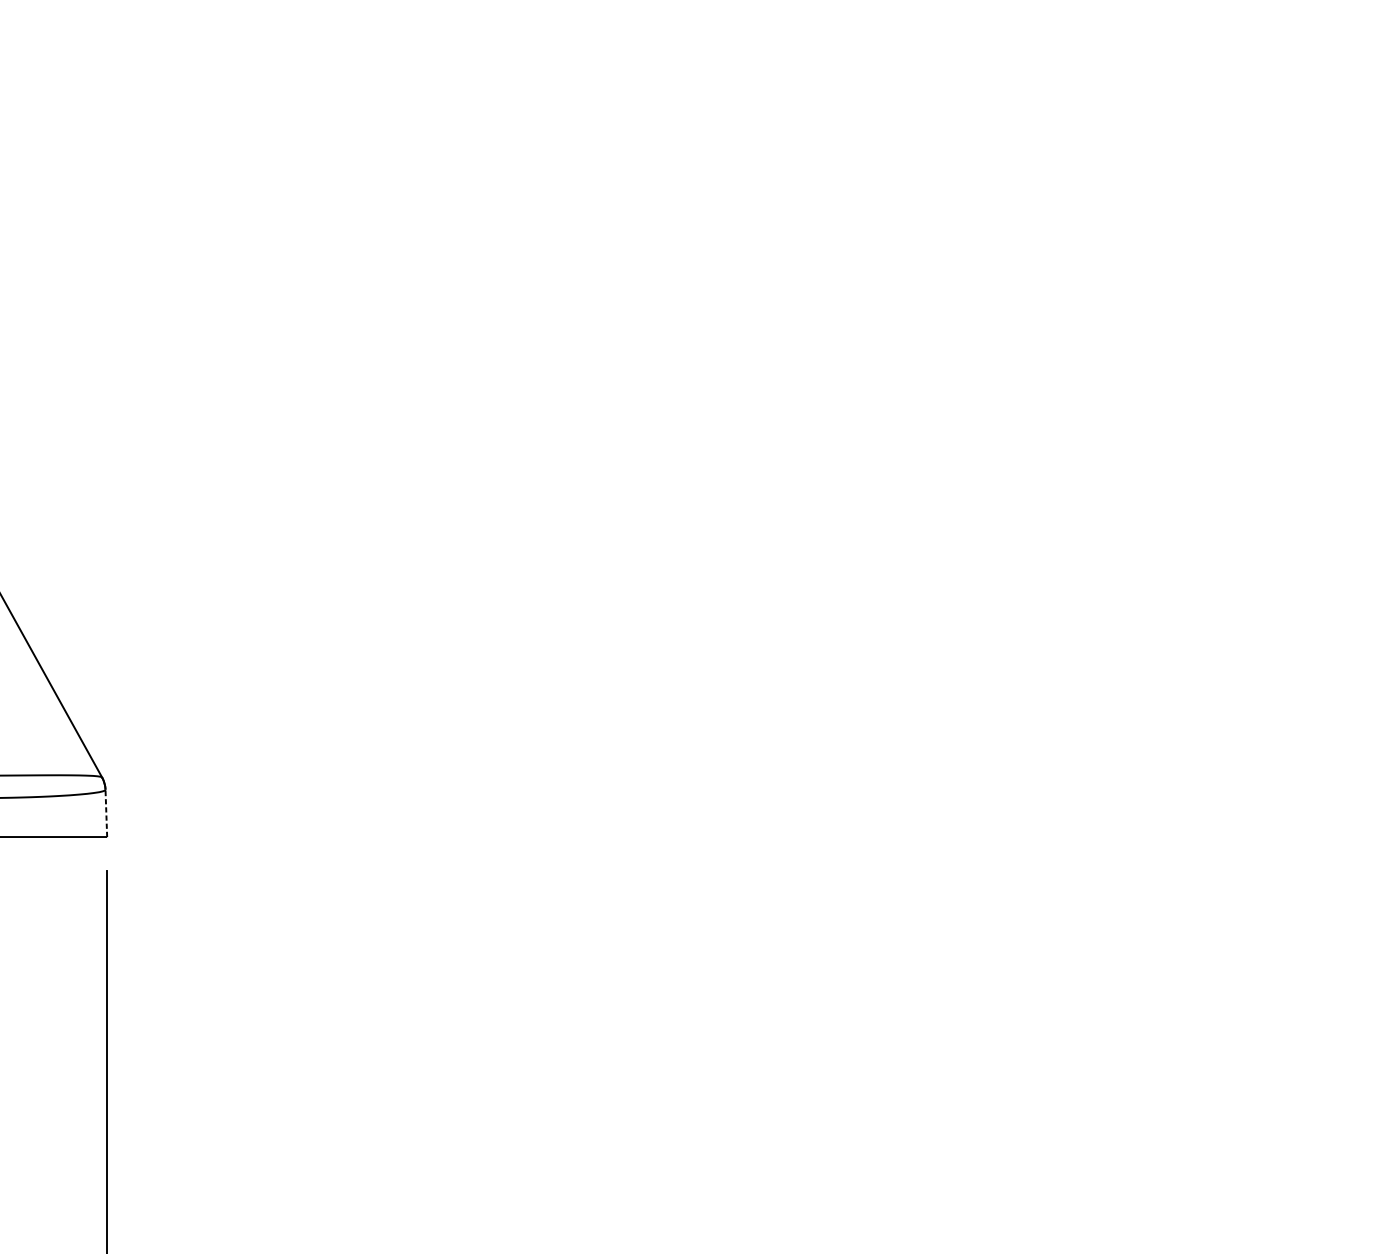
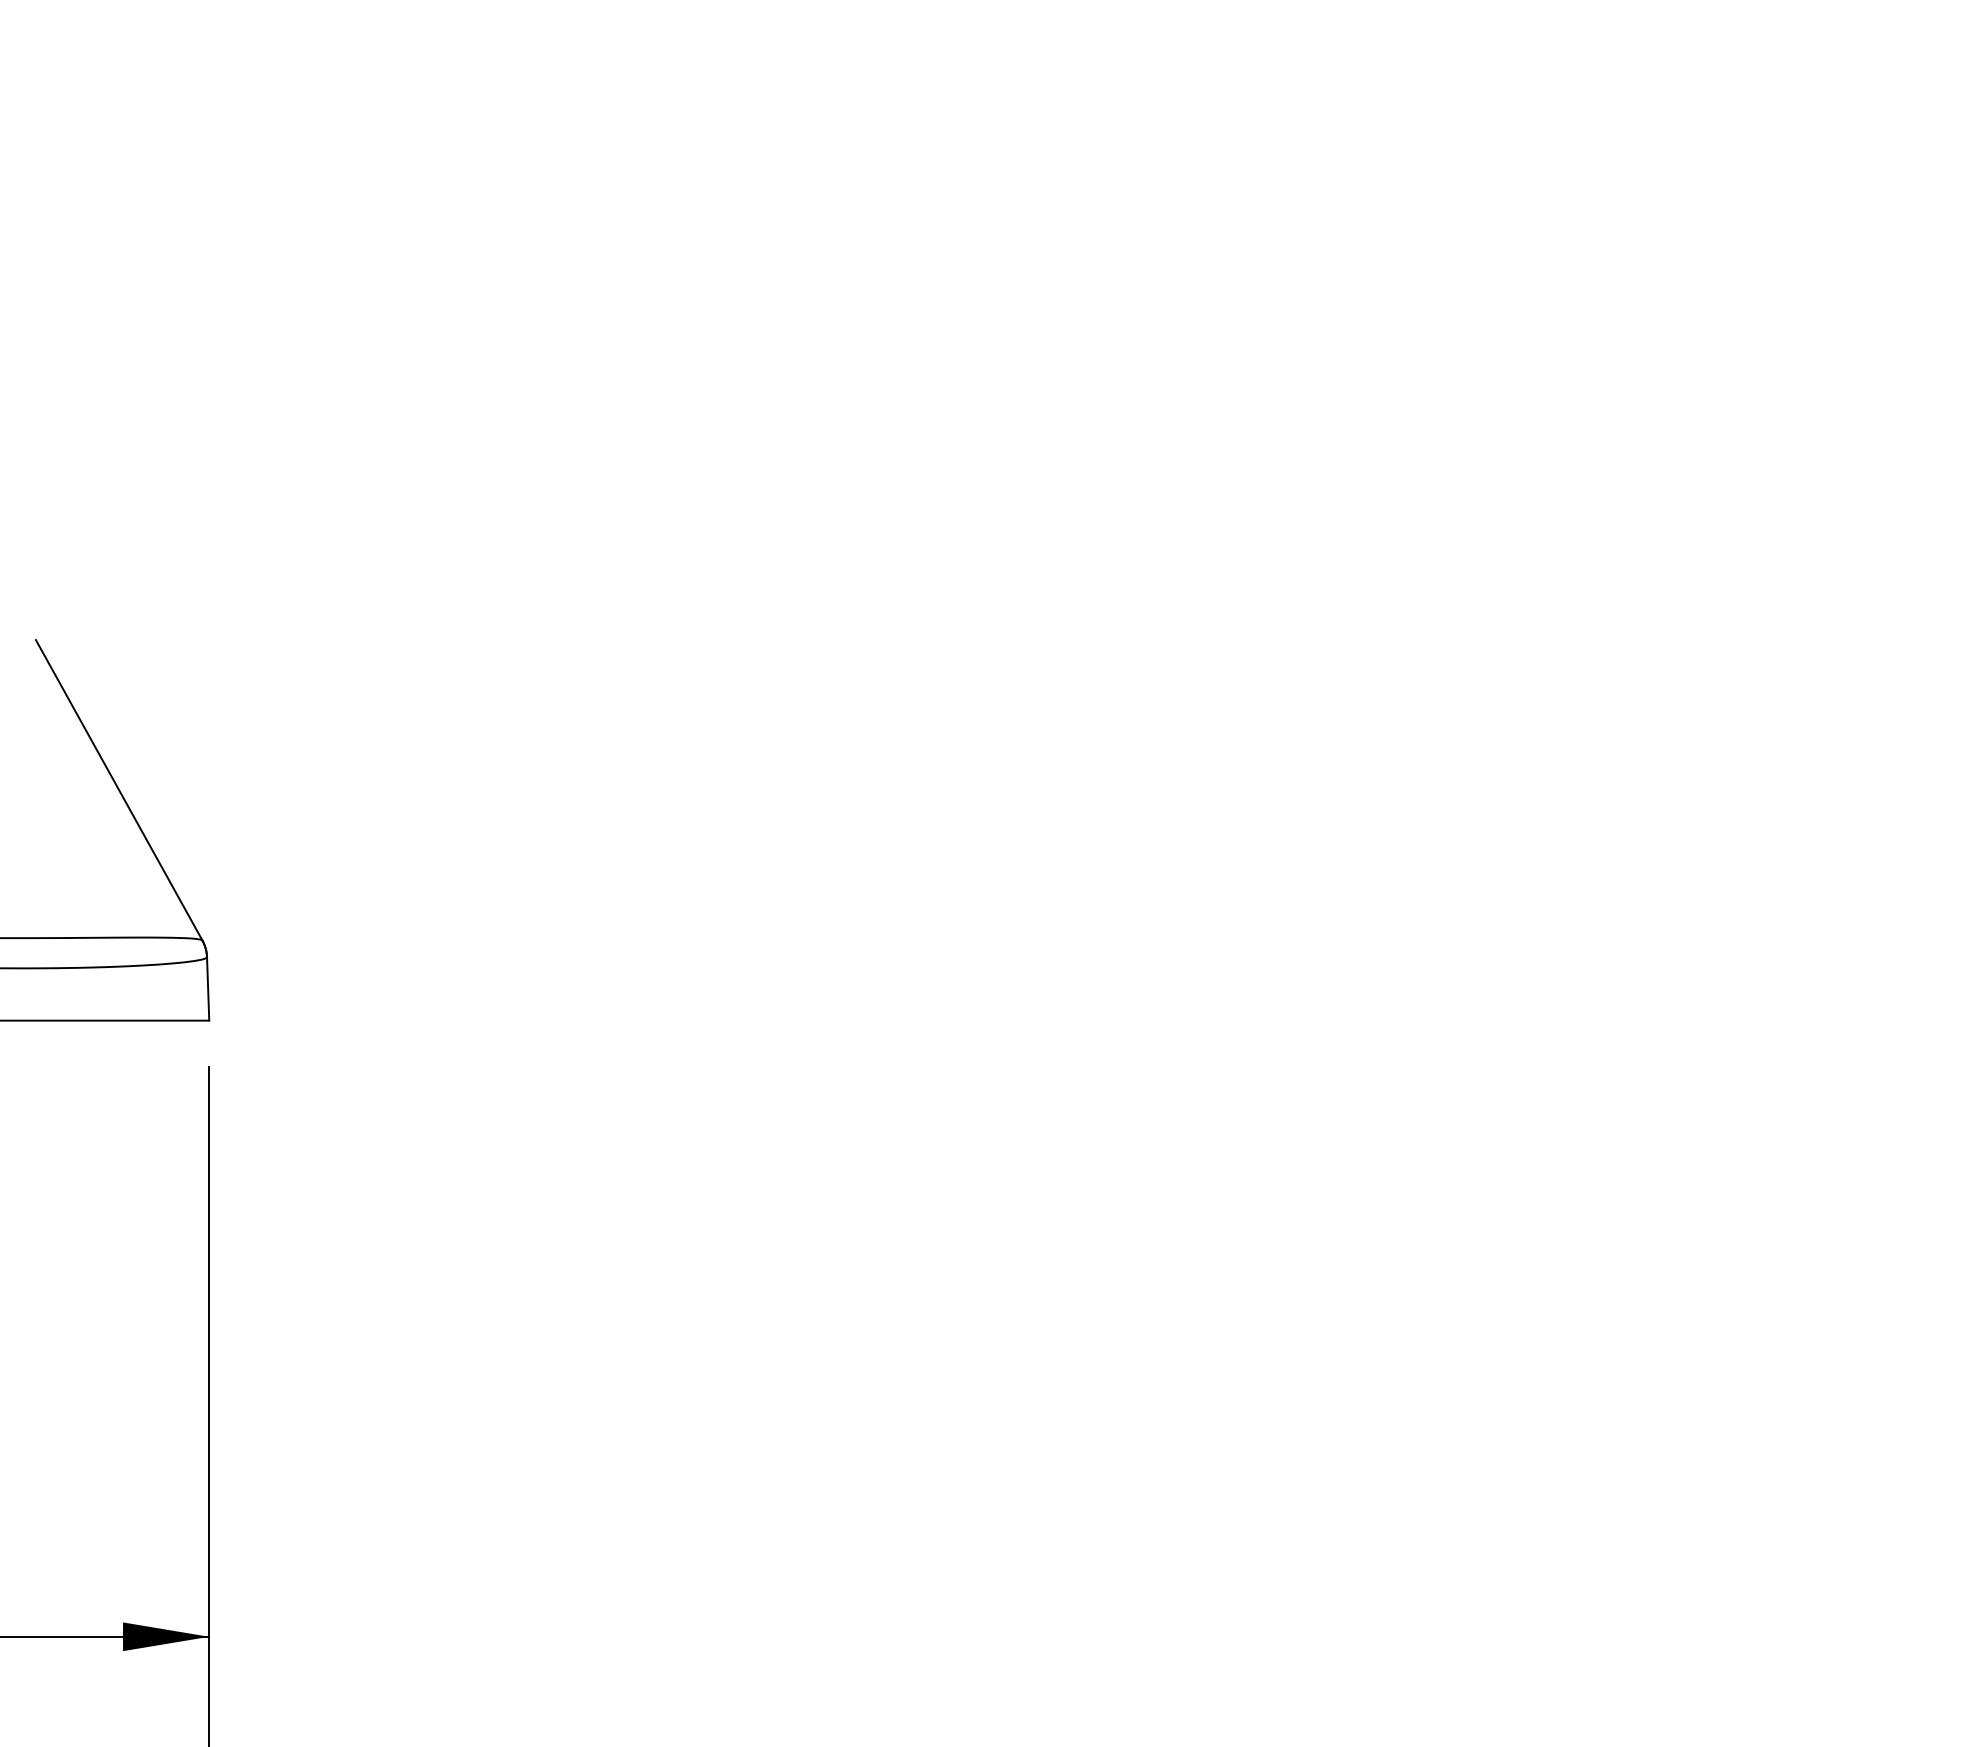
line: (106, 813) -> (208, 988), dashed -> solid

